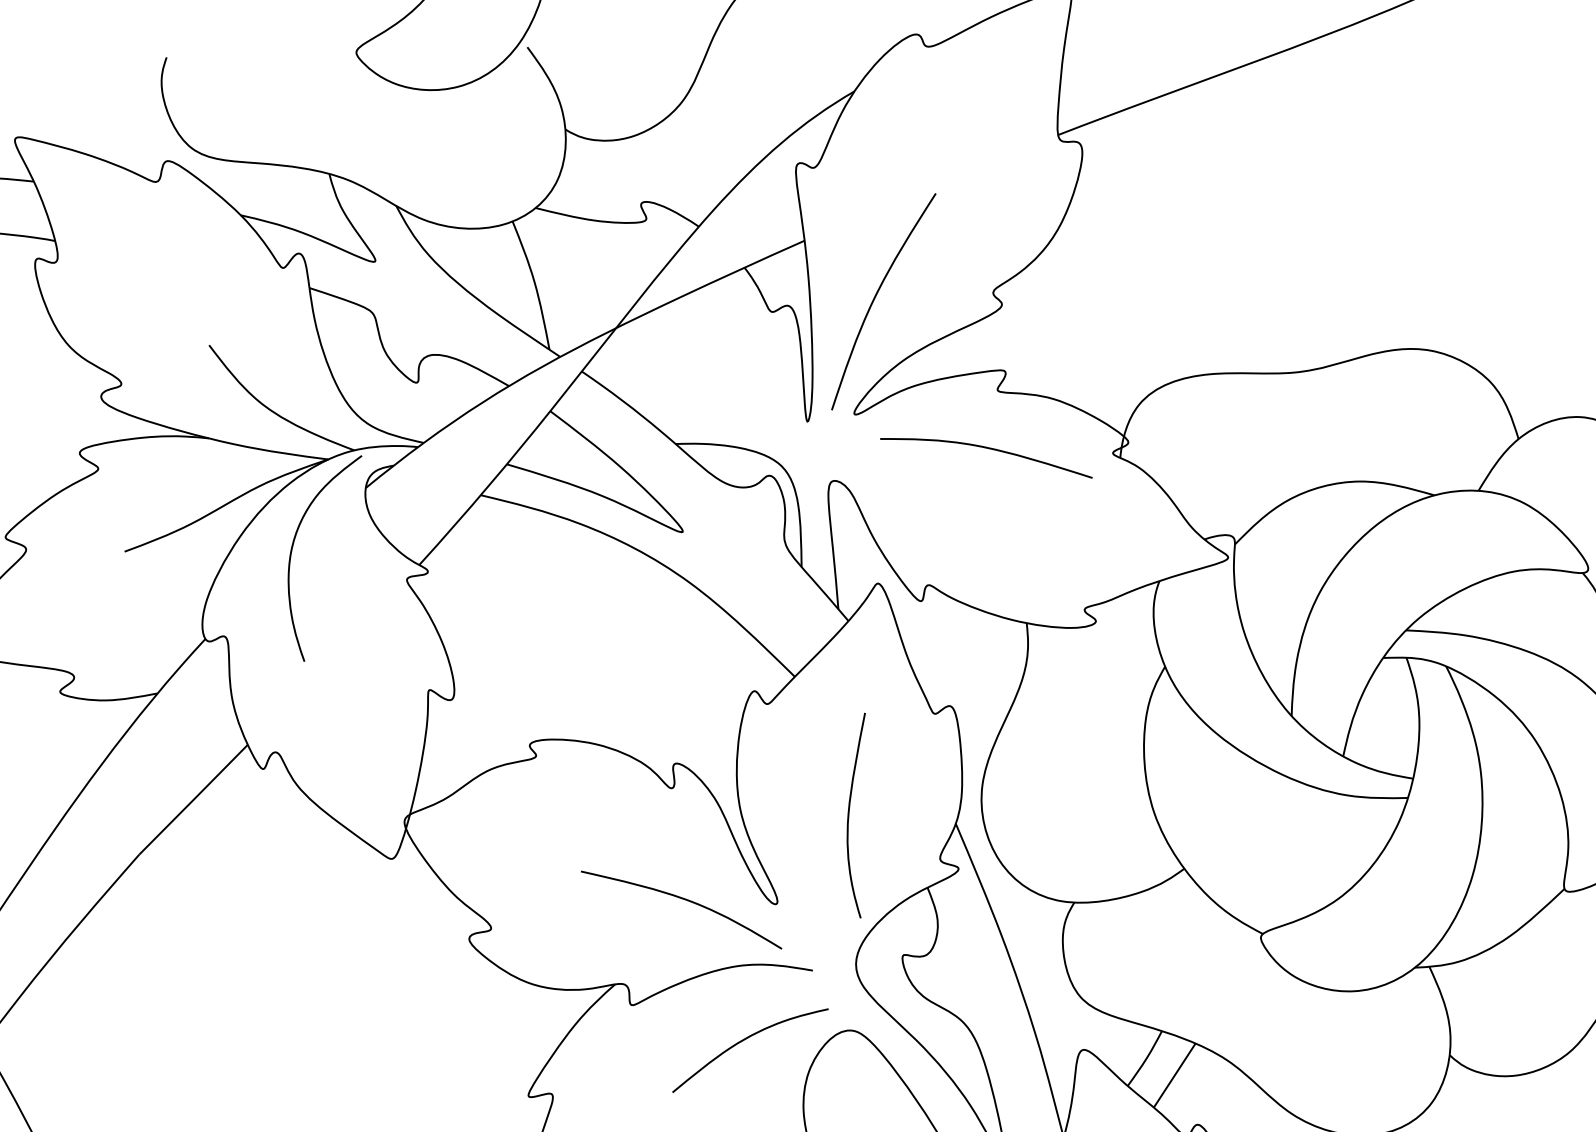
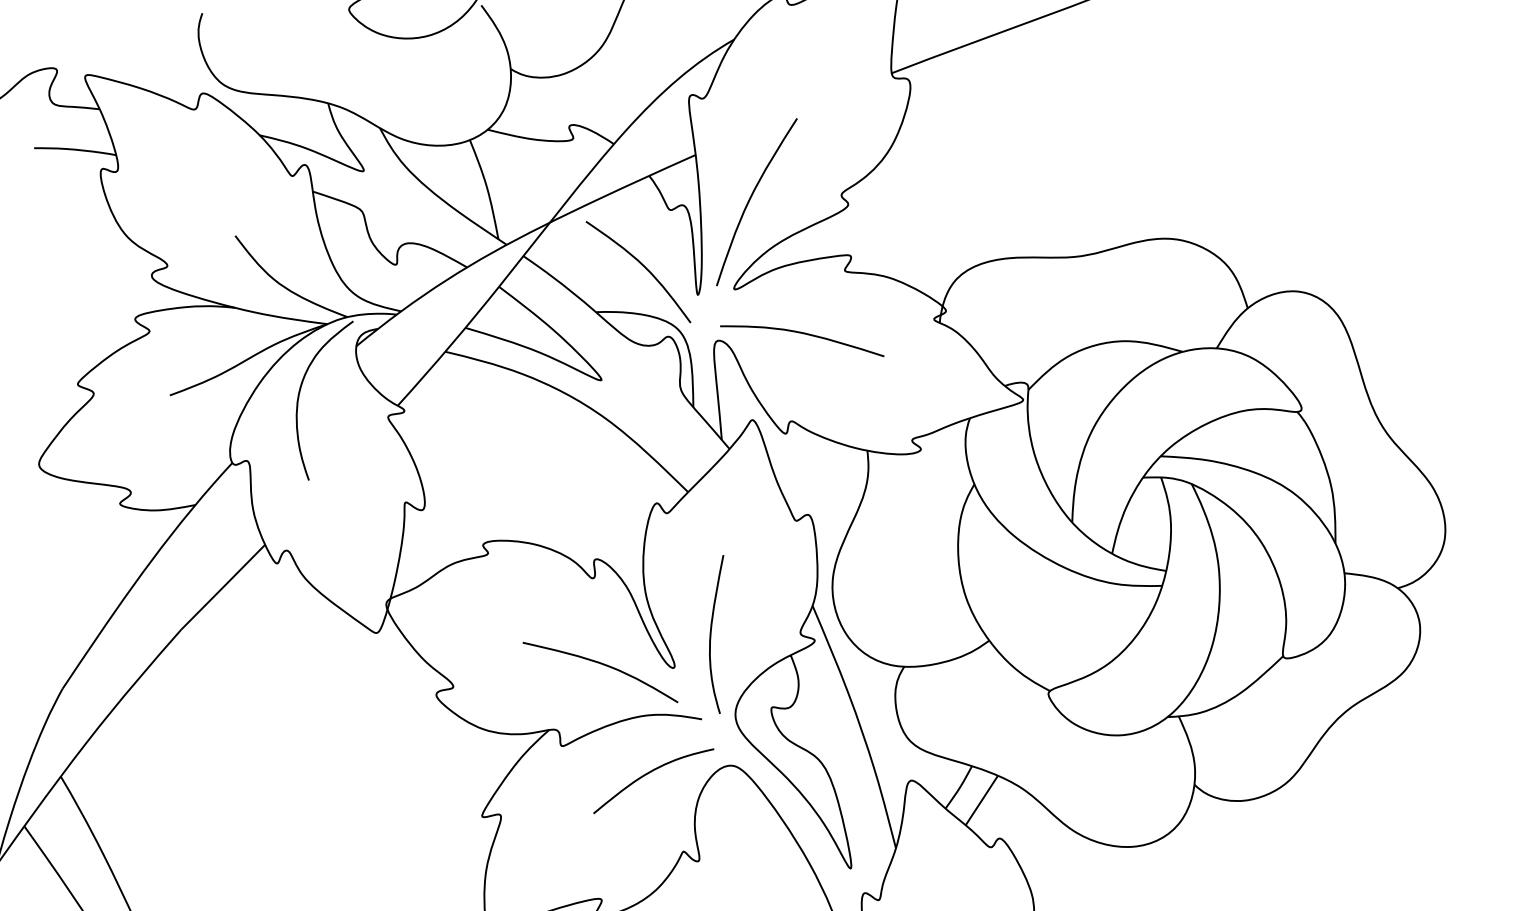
curve: (735, 384) -> (642, 266), added
curve: (988, 449) -> (803, 334), moved
curve: (849, 815) -> (711, 634), moved

